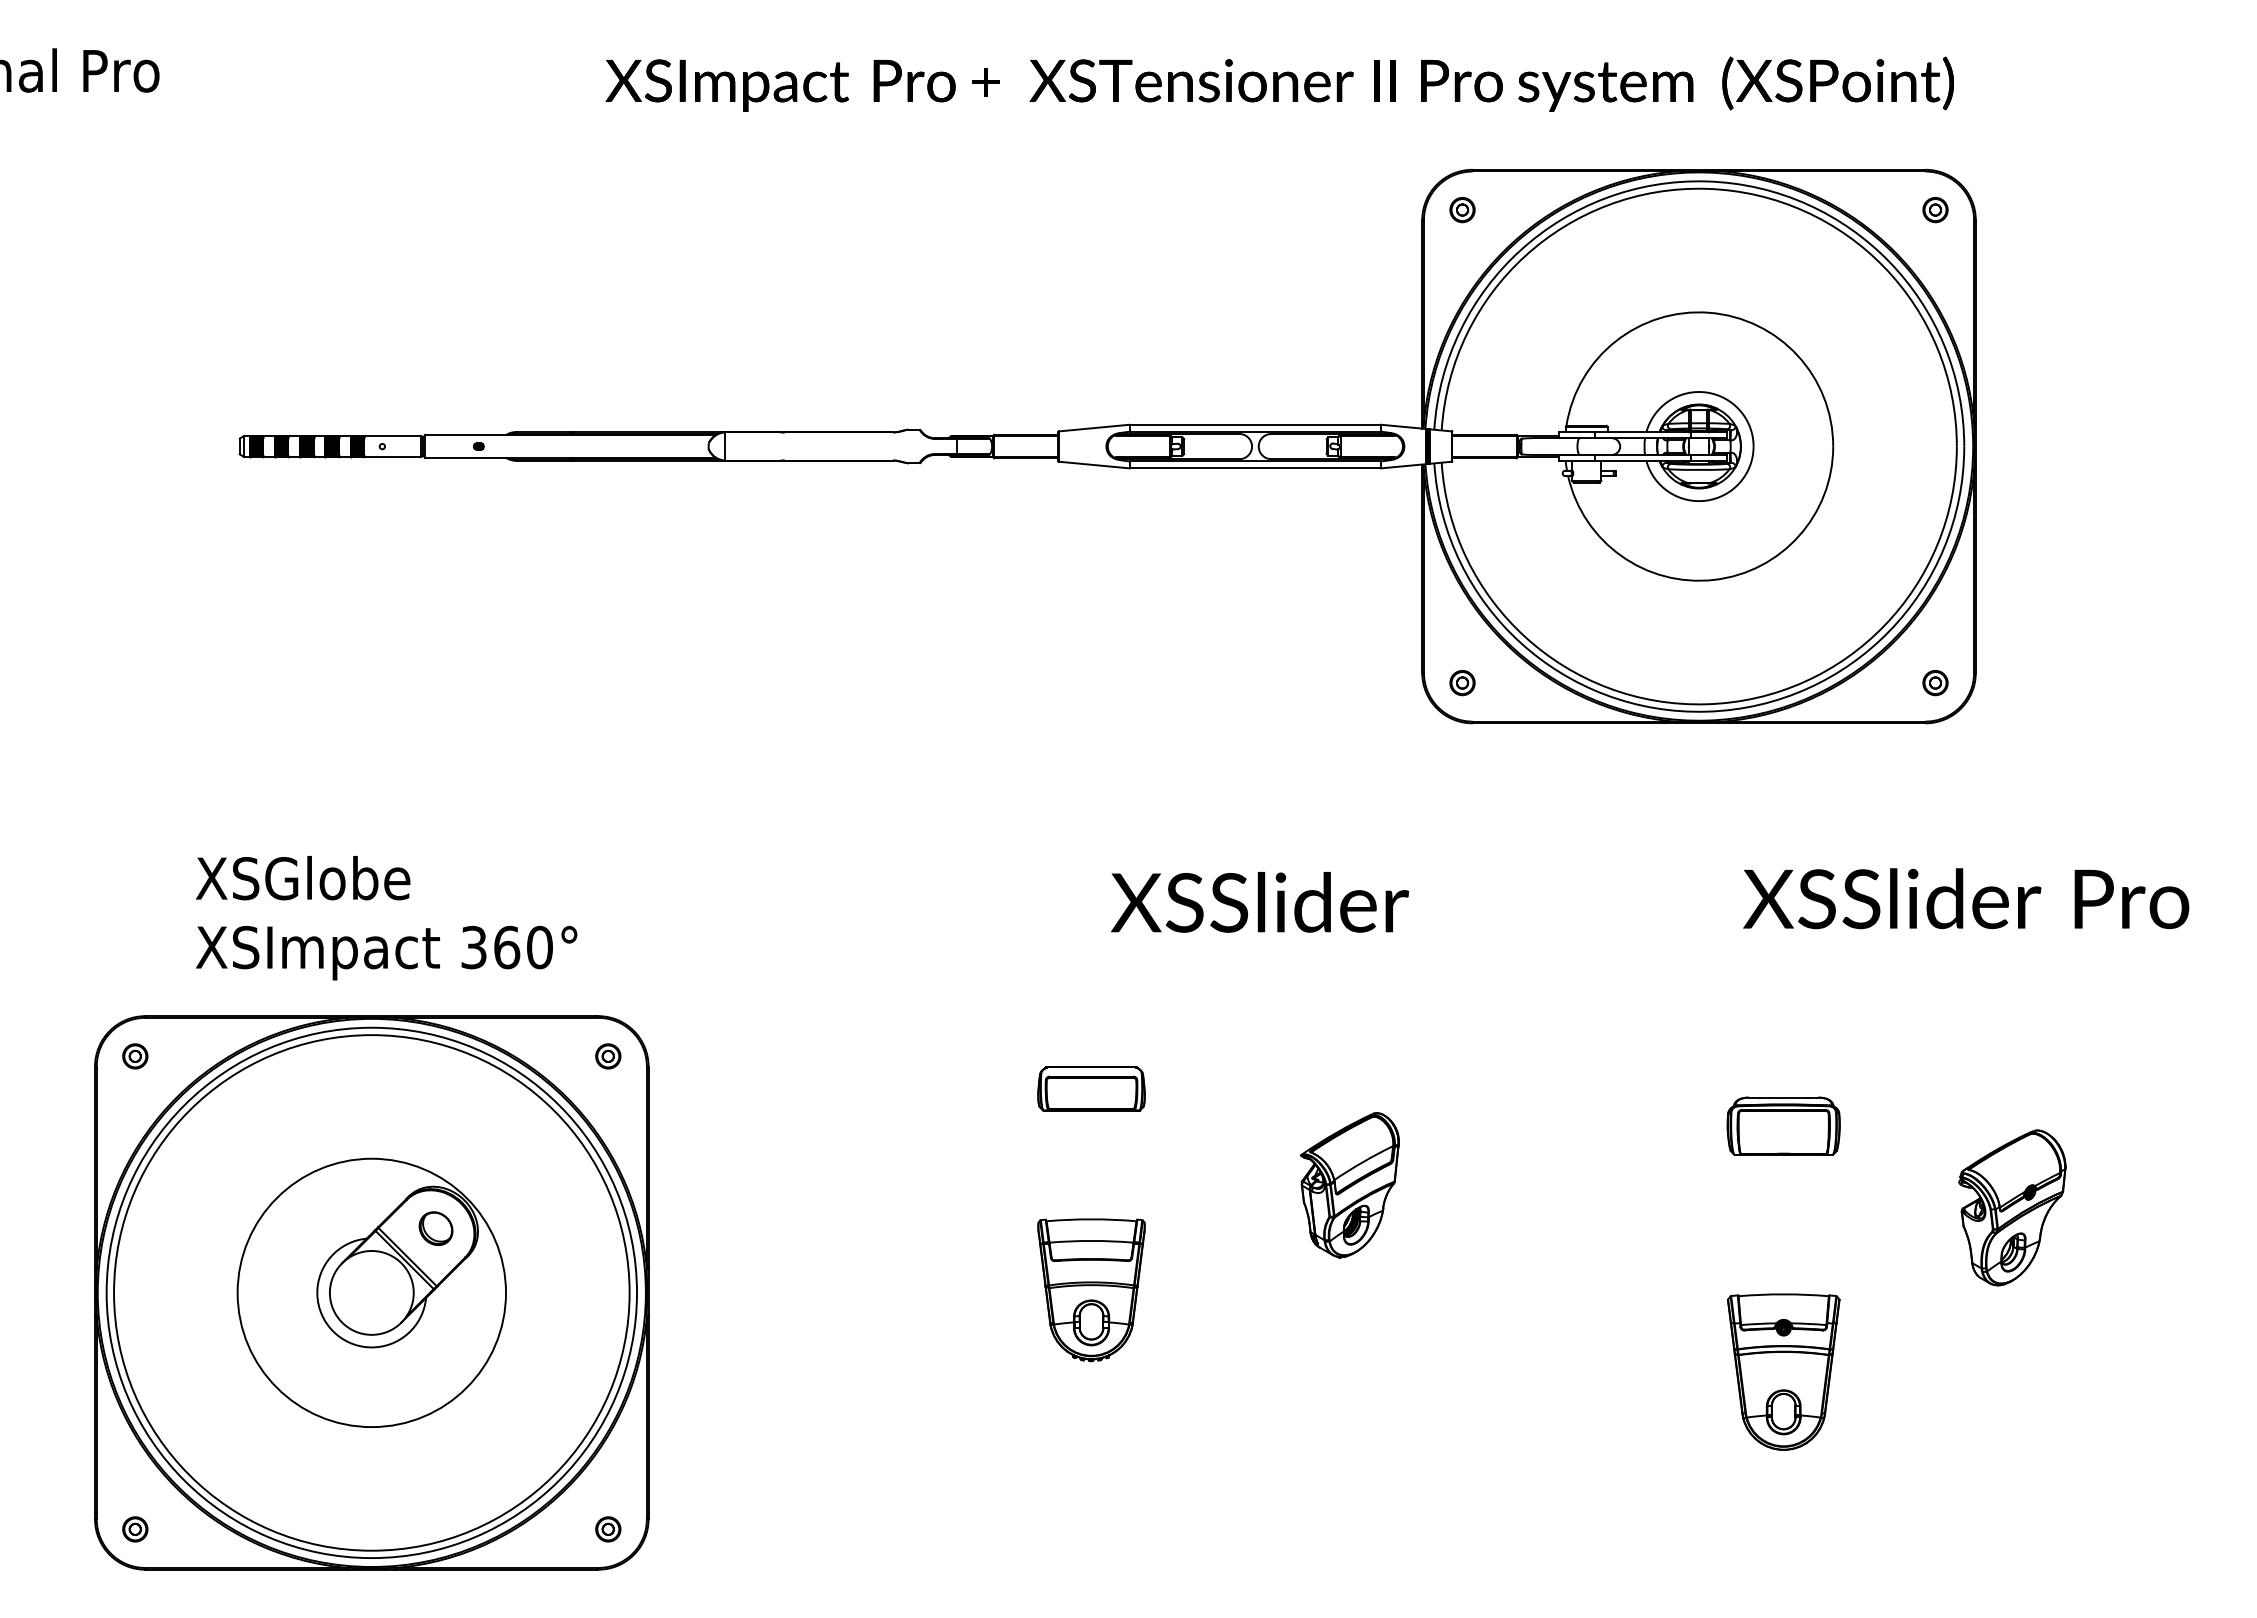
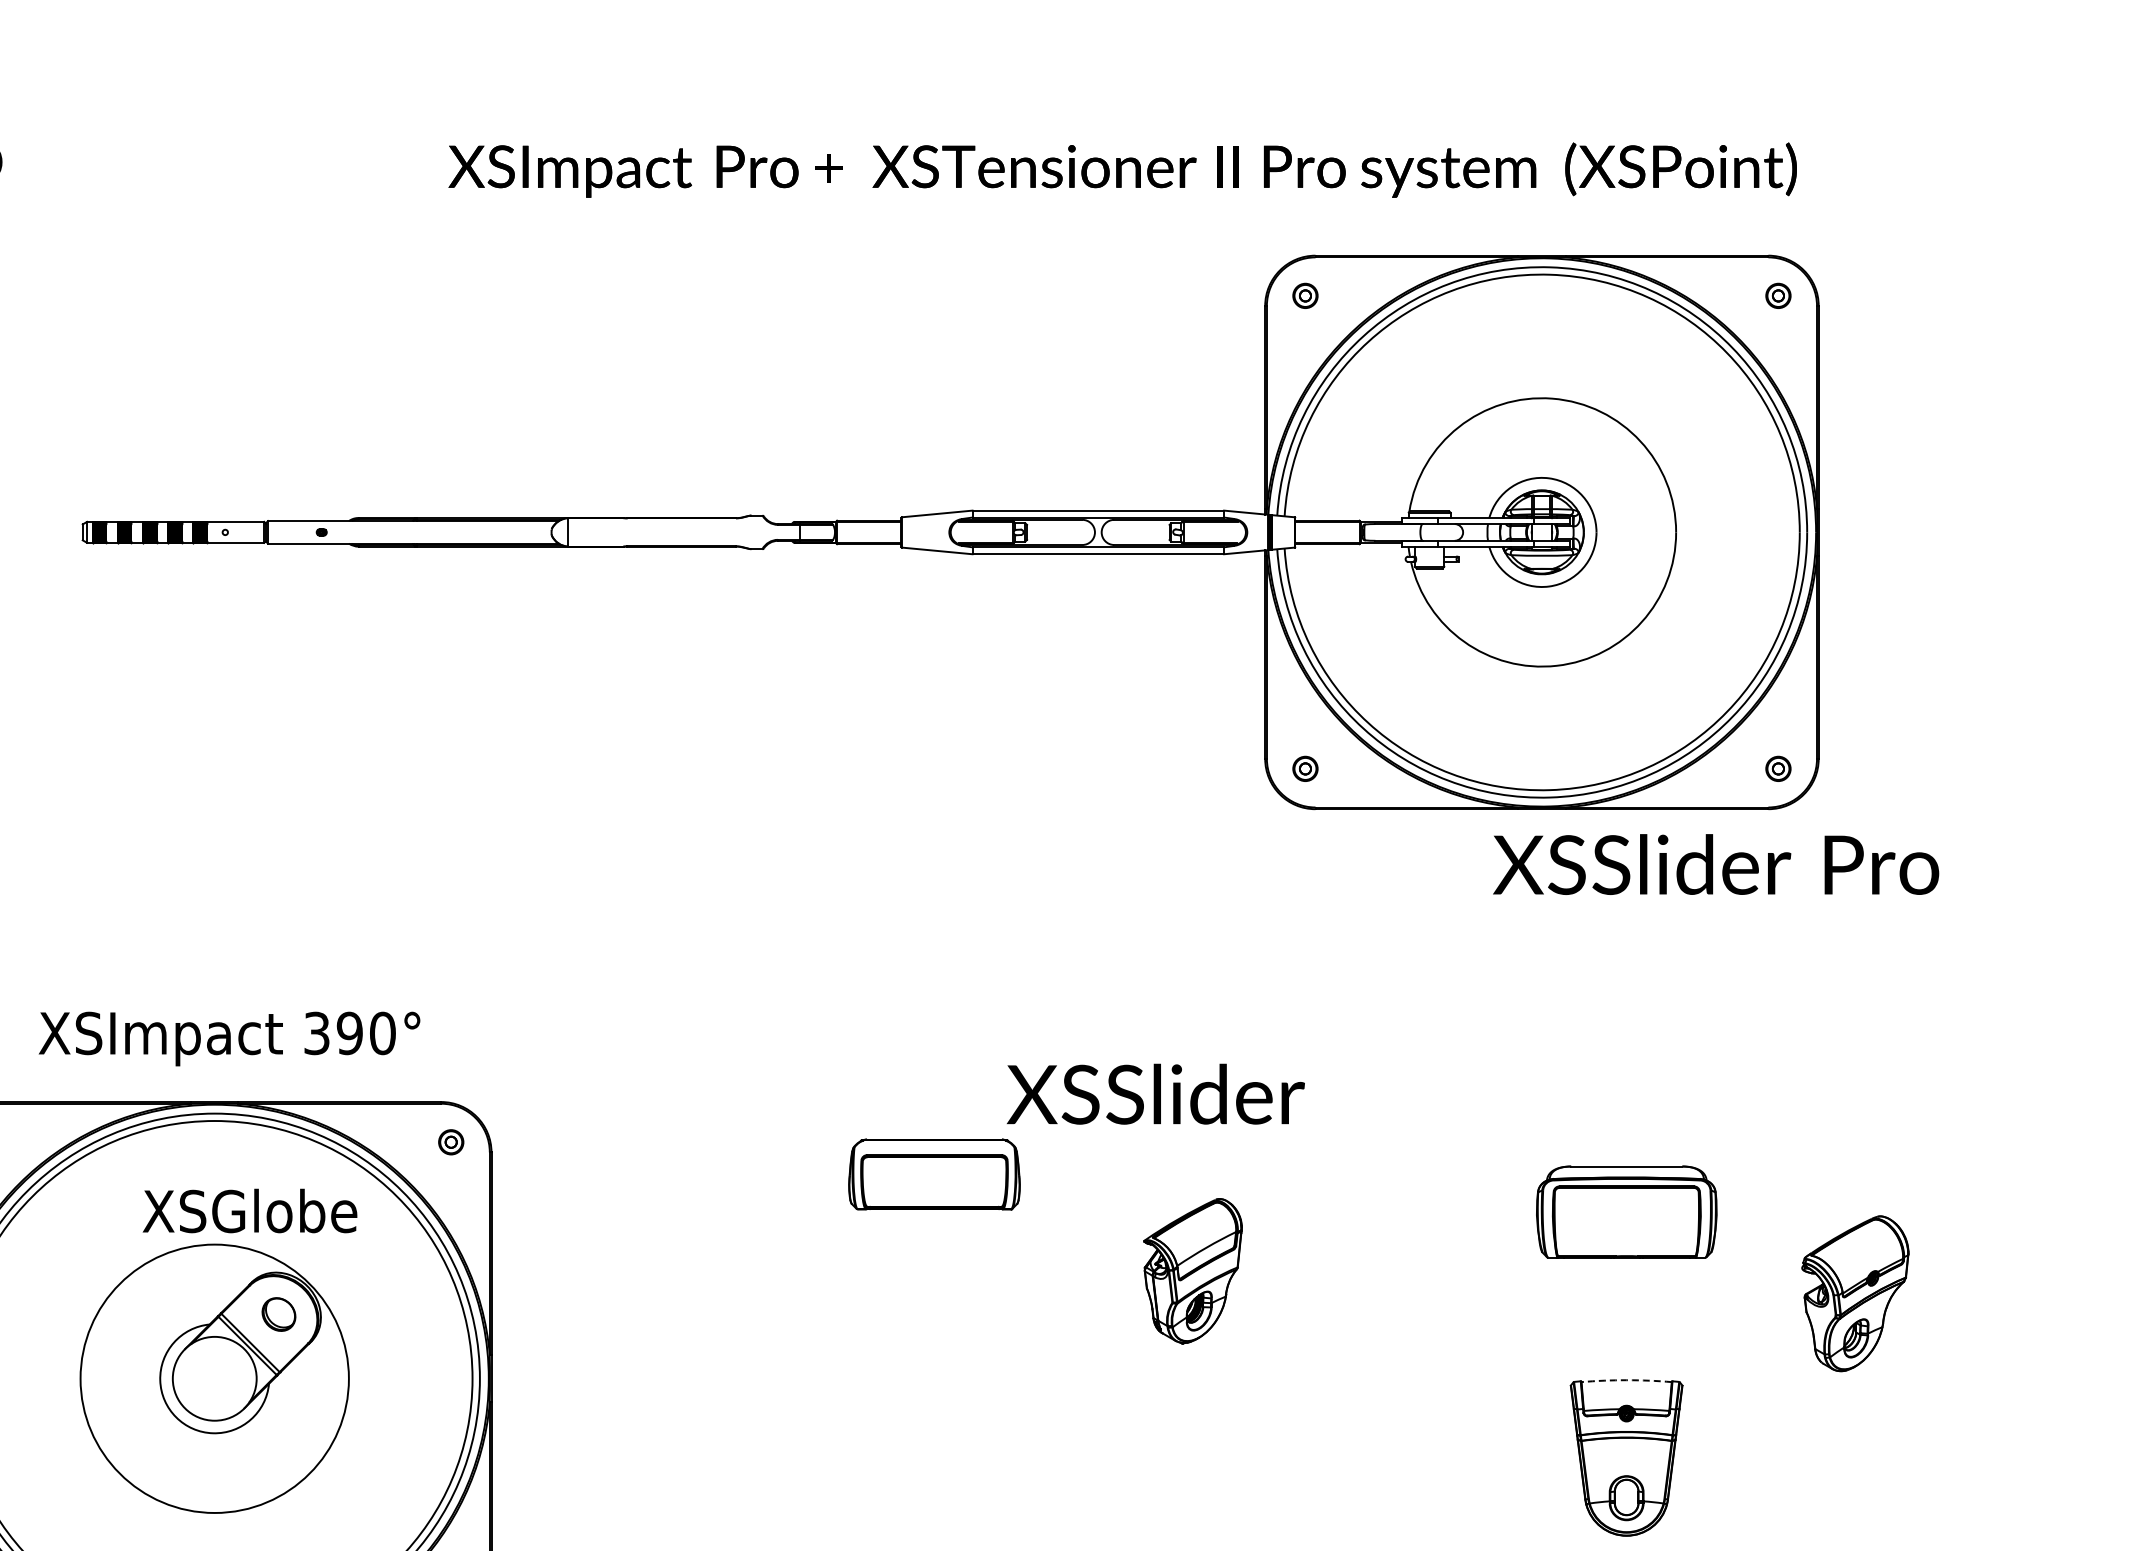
text: (302, 878) -> (249, 1211), moved
text: (1966, 898) -> (1716, 864), moved
text: (1259, 902) -> (1155, 1094), moved
text: (507, 947) -> (350, 1033), 360° -> 390°
part: (1091, 1088) -> (934, 1174), size x1.6
part: (1783, 1125) -> (1626, 1211), size x1.6
part: (1091, 1290) -> (934, 1376), removed
arc: (1783, 1294) -> (1626, 1380), solid -> dashed

